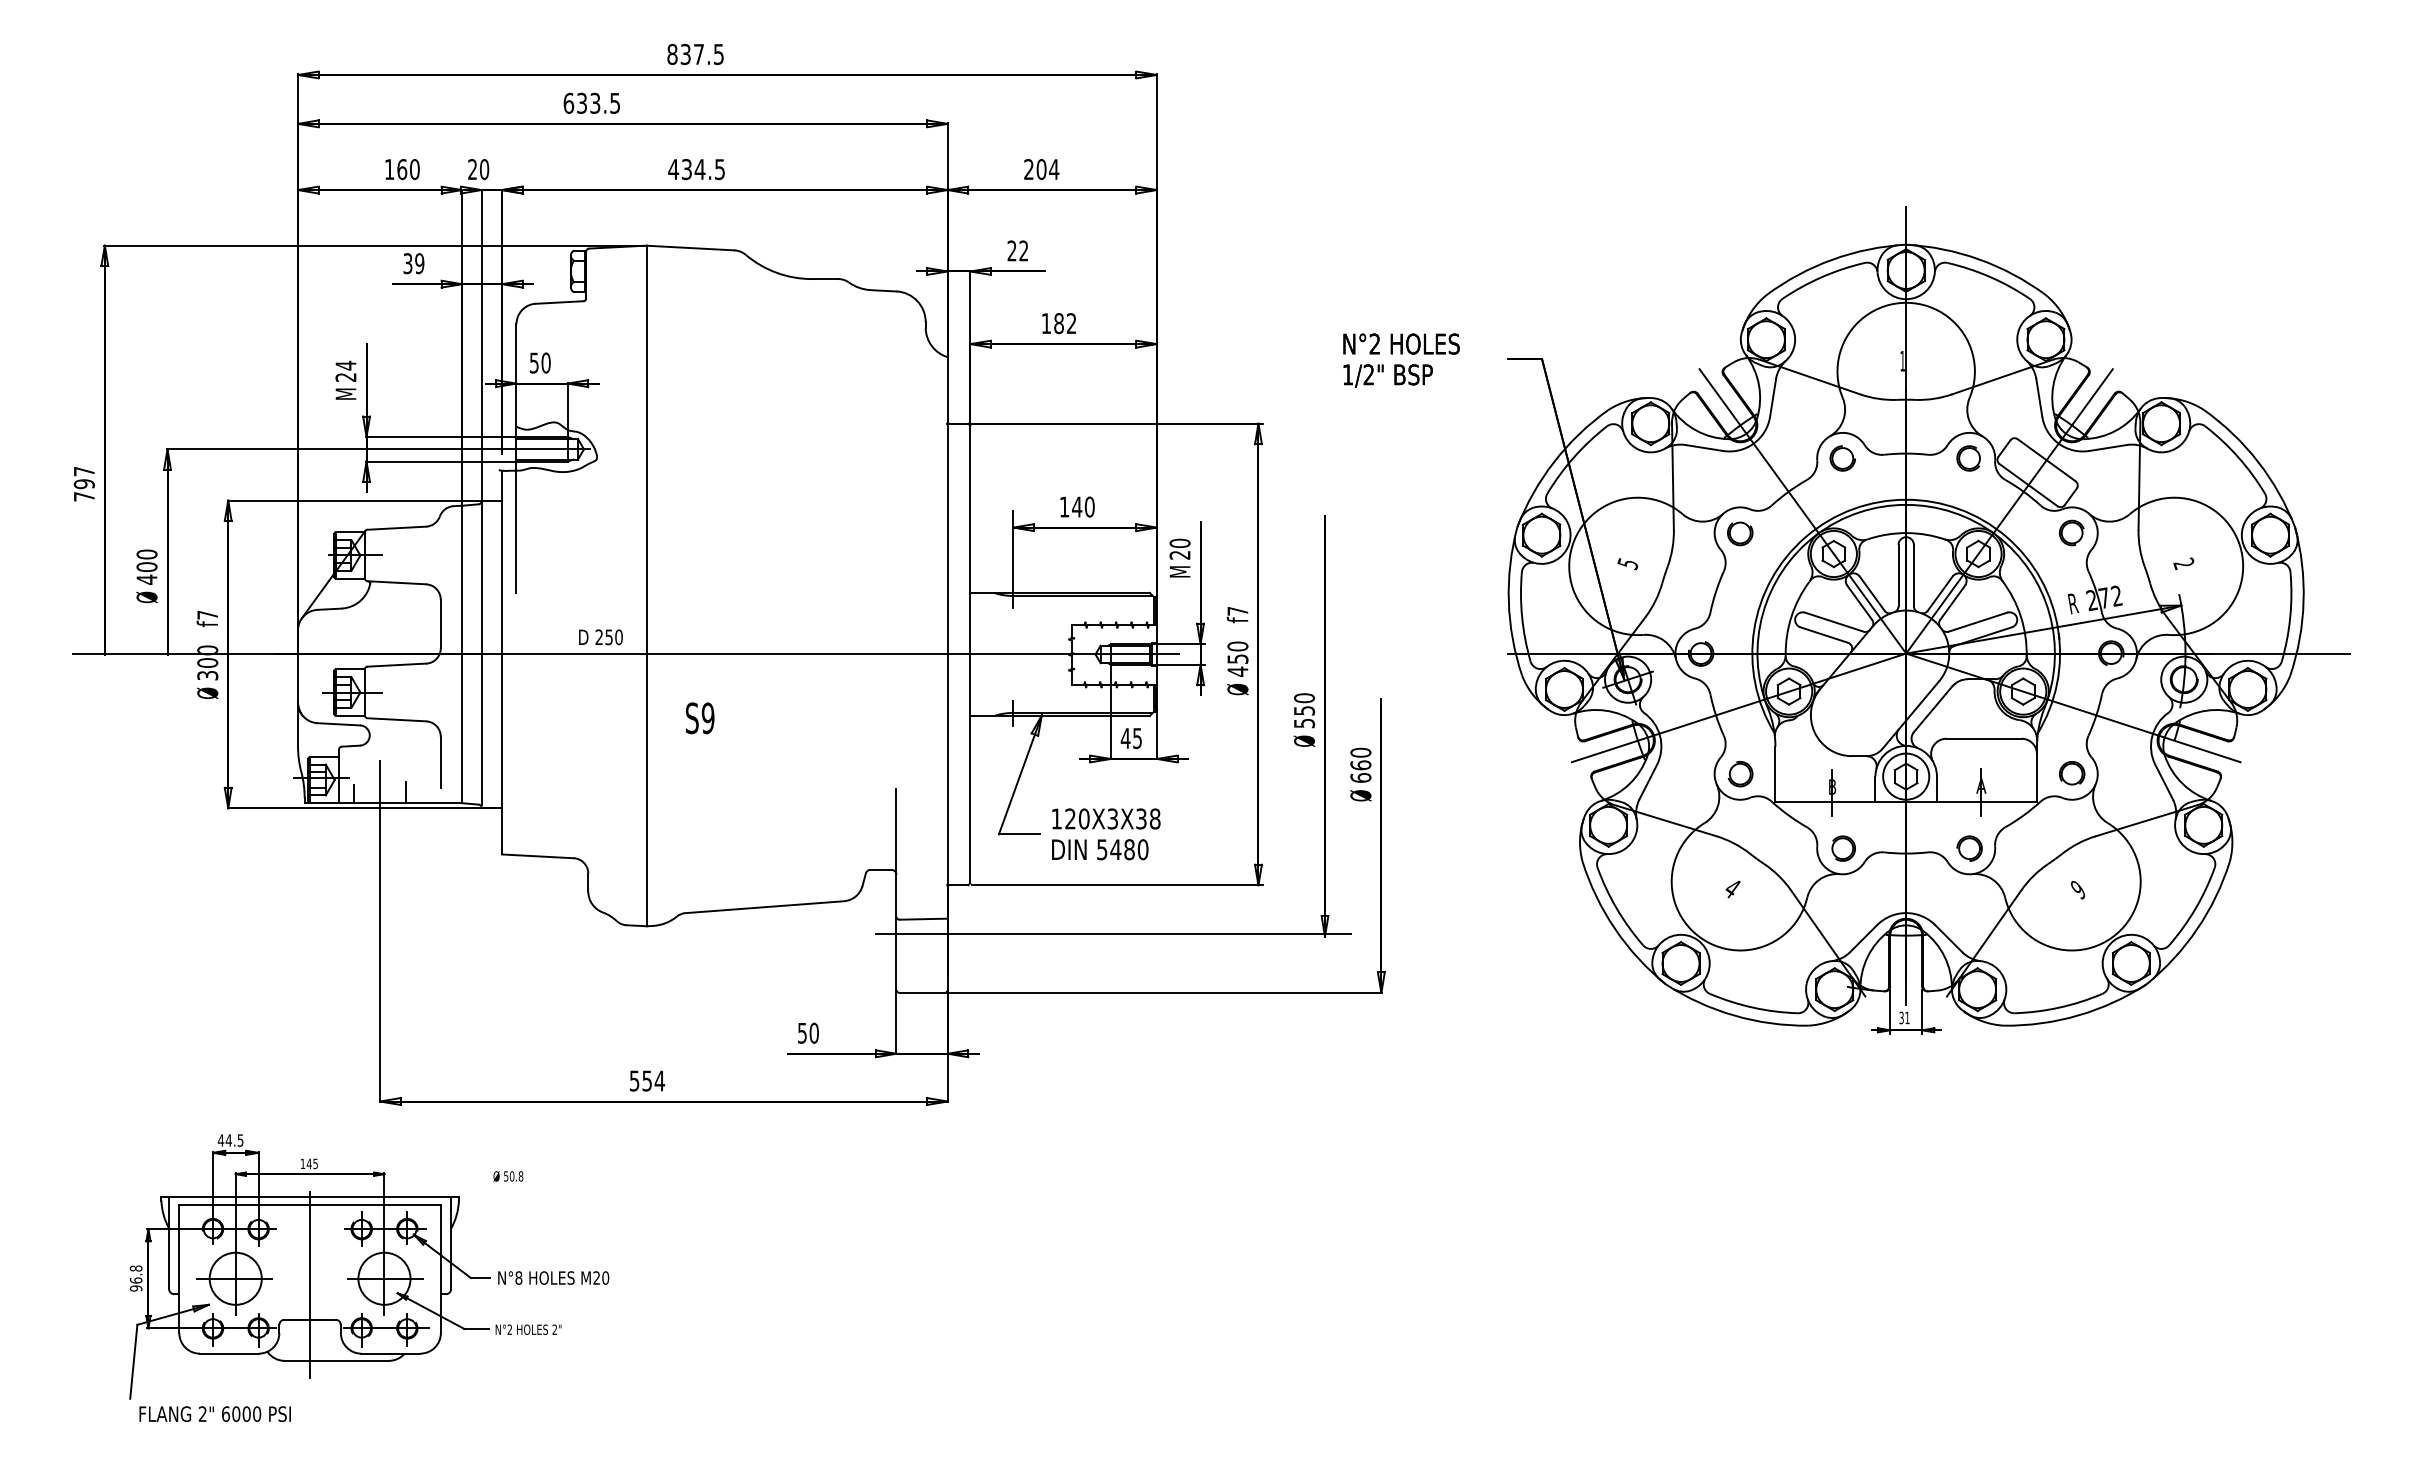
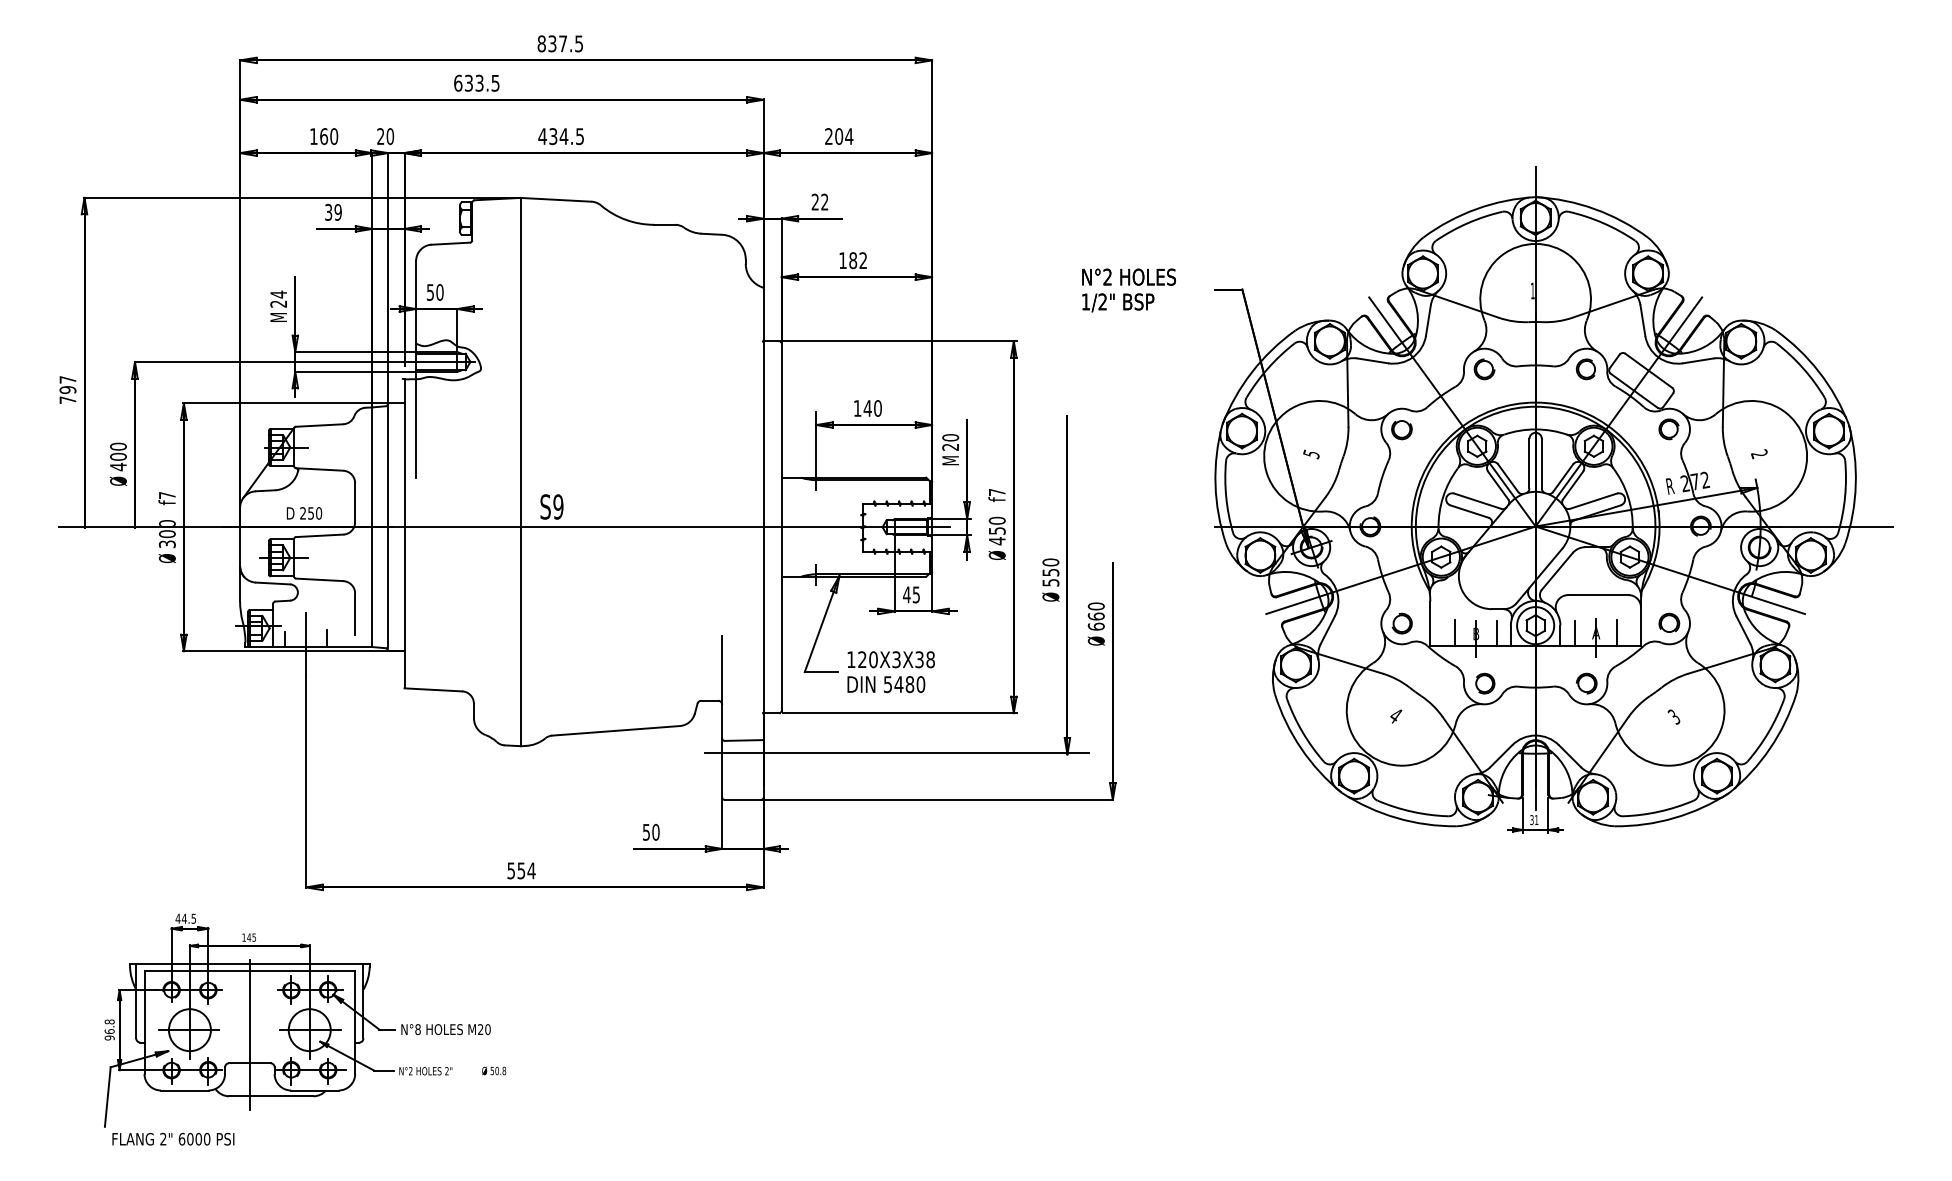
text: (600, 637) -> (304, 513), moved
text: (700, 718) -> (552, 507), moved
line: (1805, 785) -> (1454, 632), added
line: (2006, 785) -> (1616, 632), added
line: (1857, 786) -> (1496, 633), added
line: (1954, 786) -> (1574, 633), added
text: (2077, 889) -> (1673, 716), 9 -> 3
text: (508, 1176) -> (494, 1071), moved

